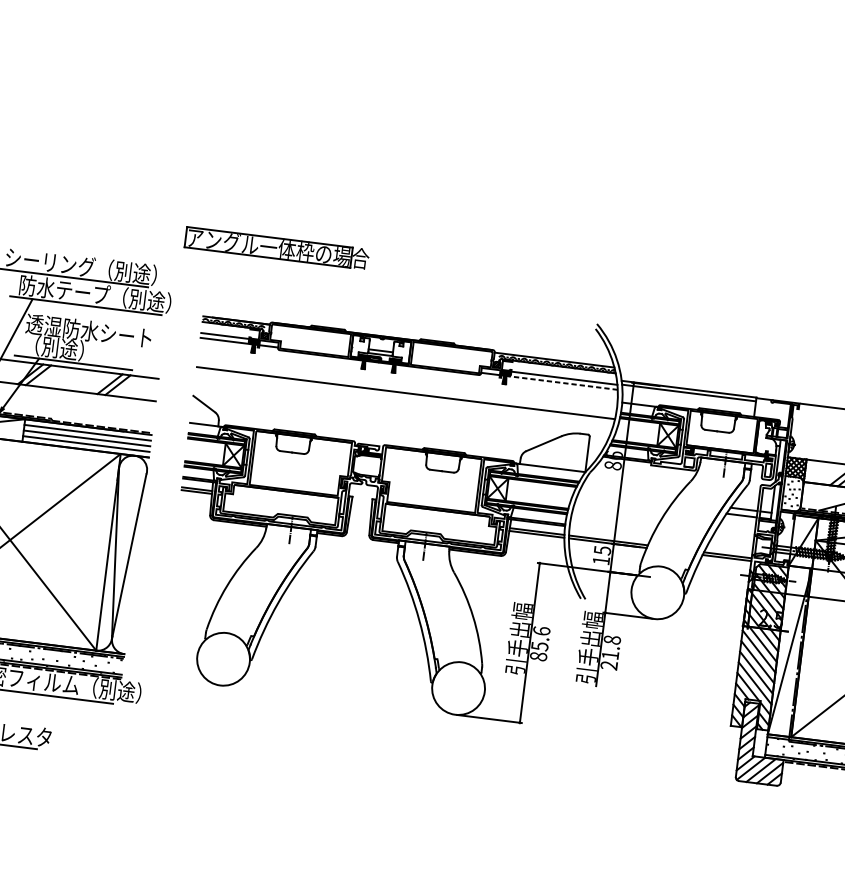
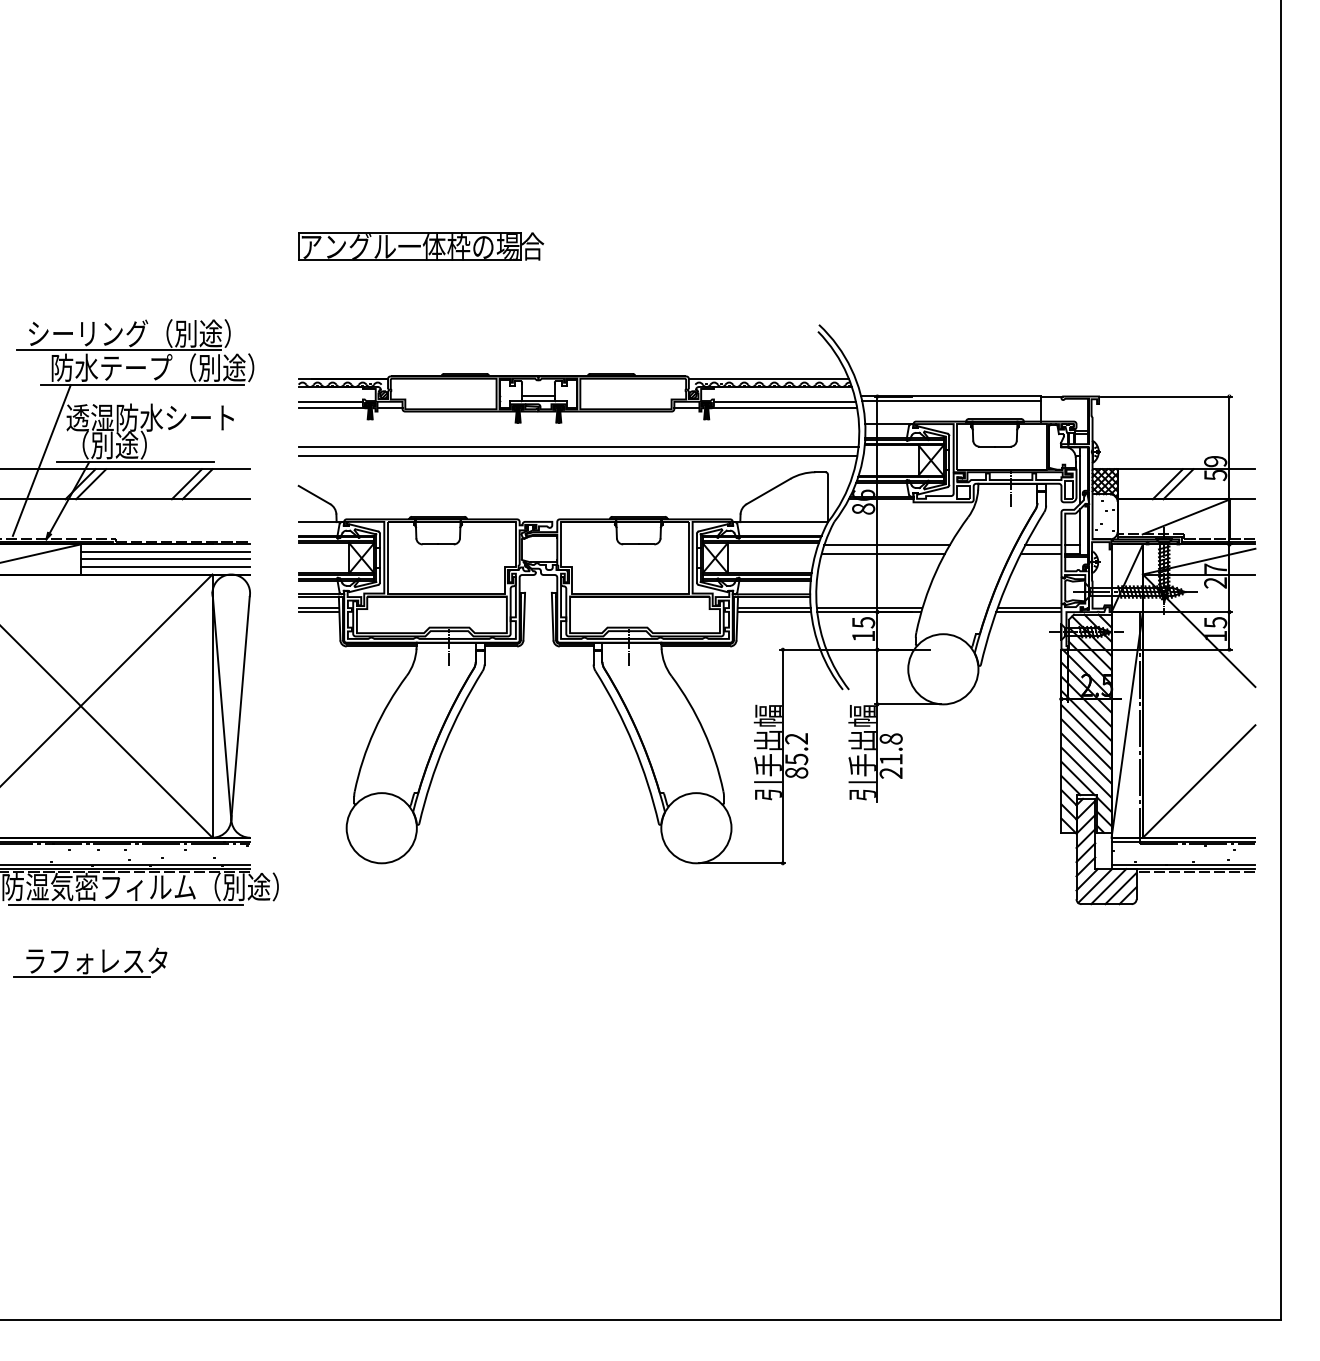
part: (277, 248) -> (421, 246), moved
line: (562, 383) -> (783, 408), dashed -> solid
line: (404, 399) -> (577, 455), added
line: (626, 495) -> (886, 545), added
line: (623, 500) -> (883, 553), added
text: (541, 630) -> (796, 738), 85.6 -> 85.2

